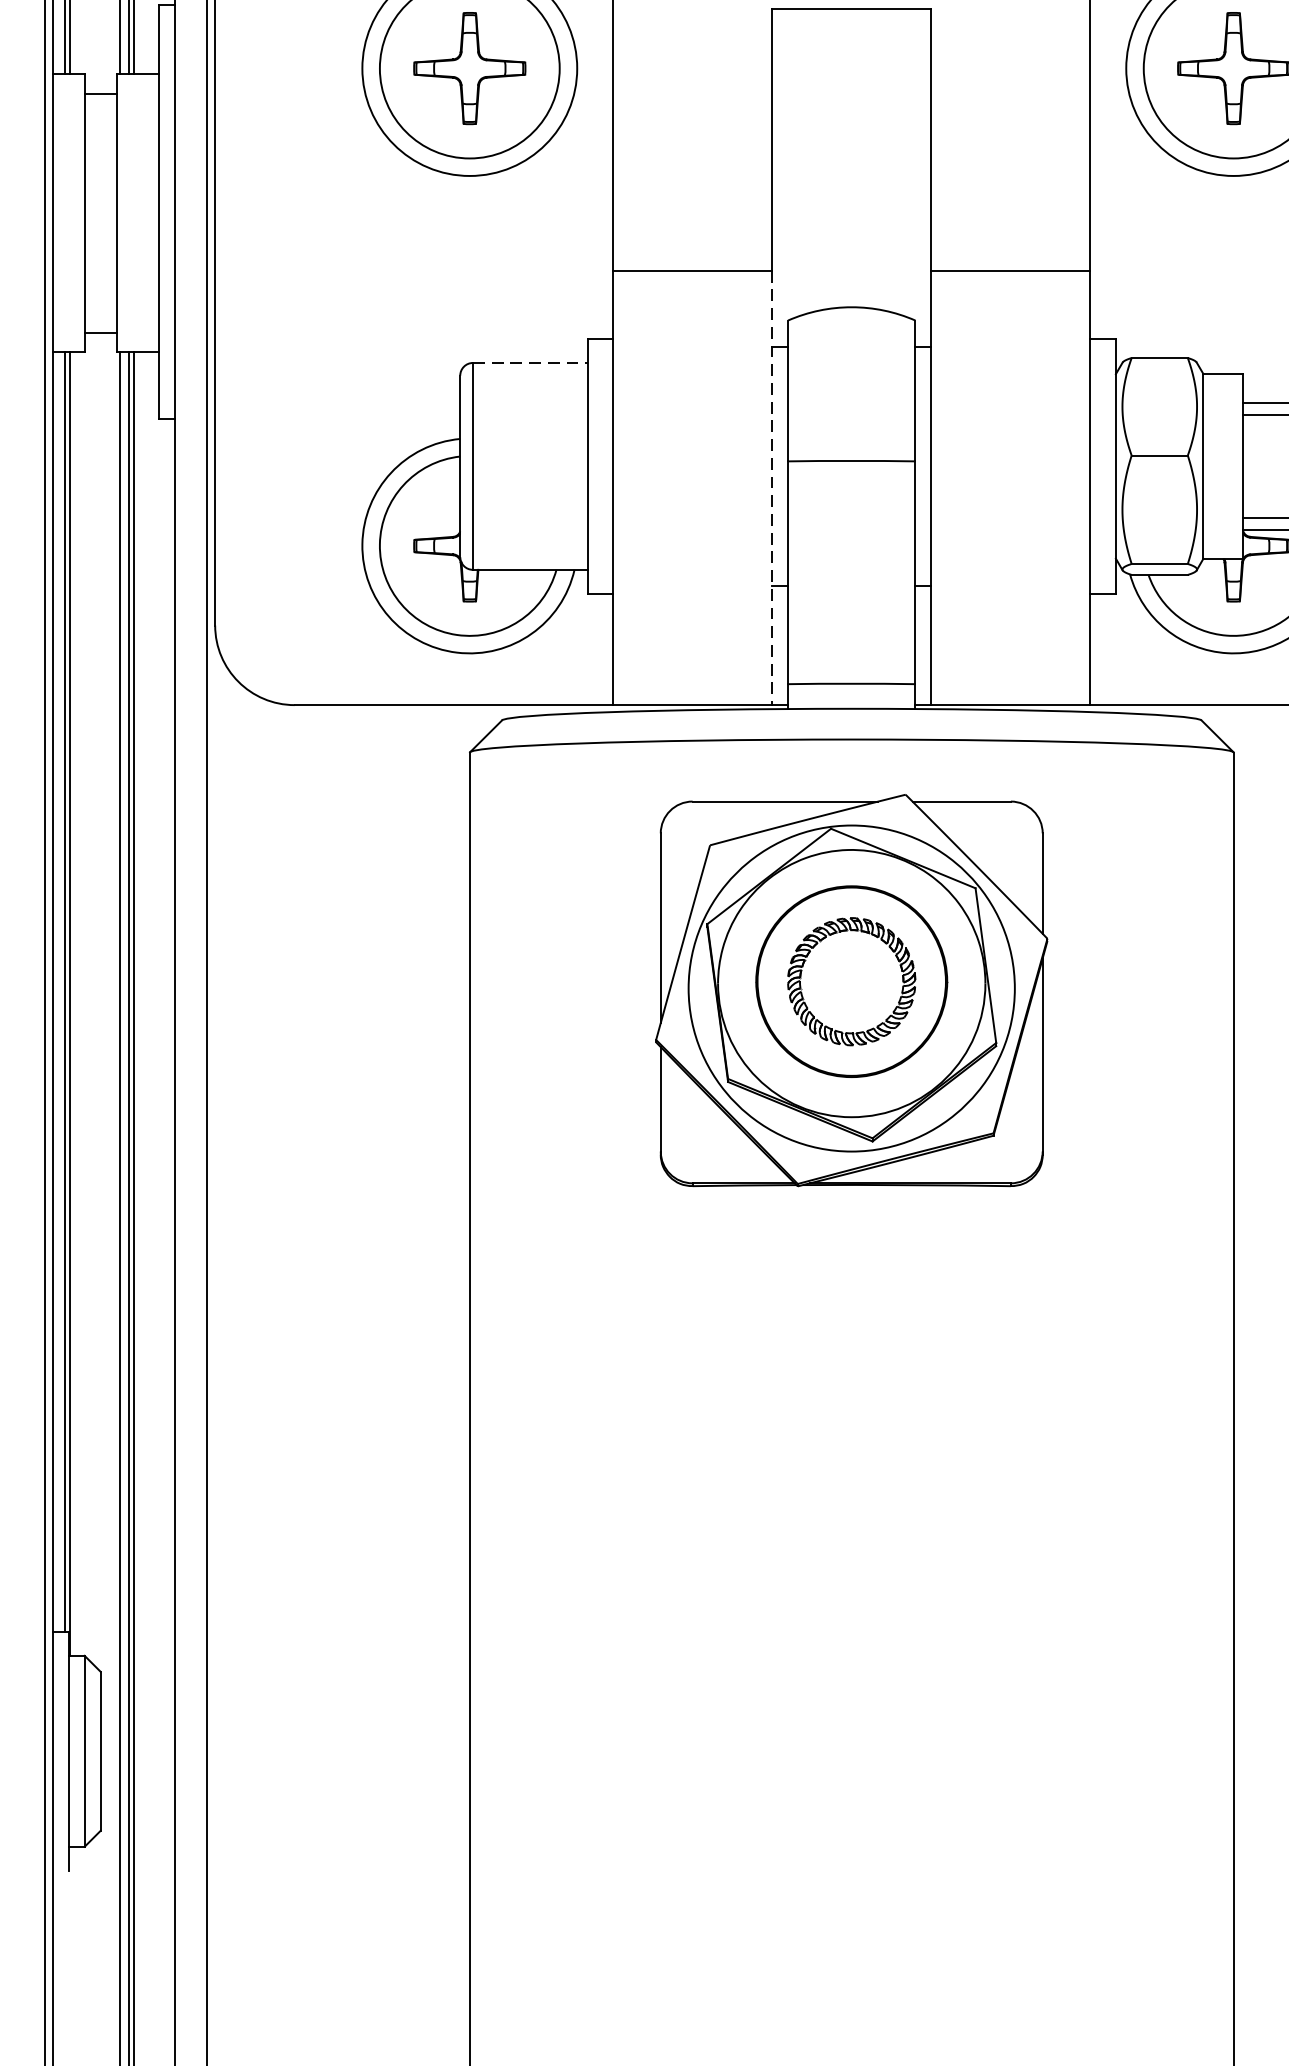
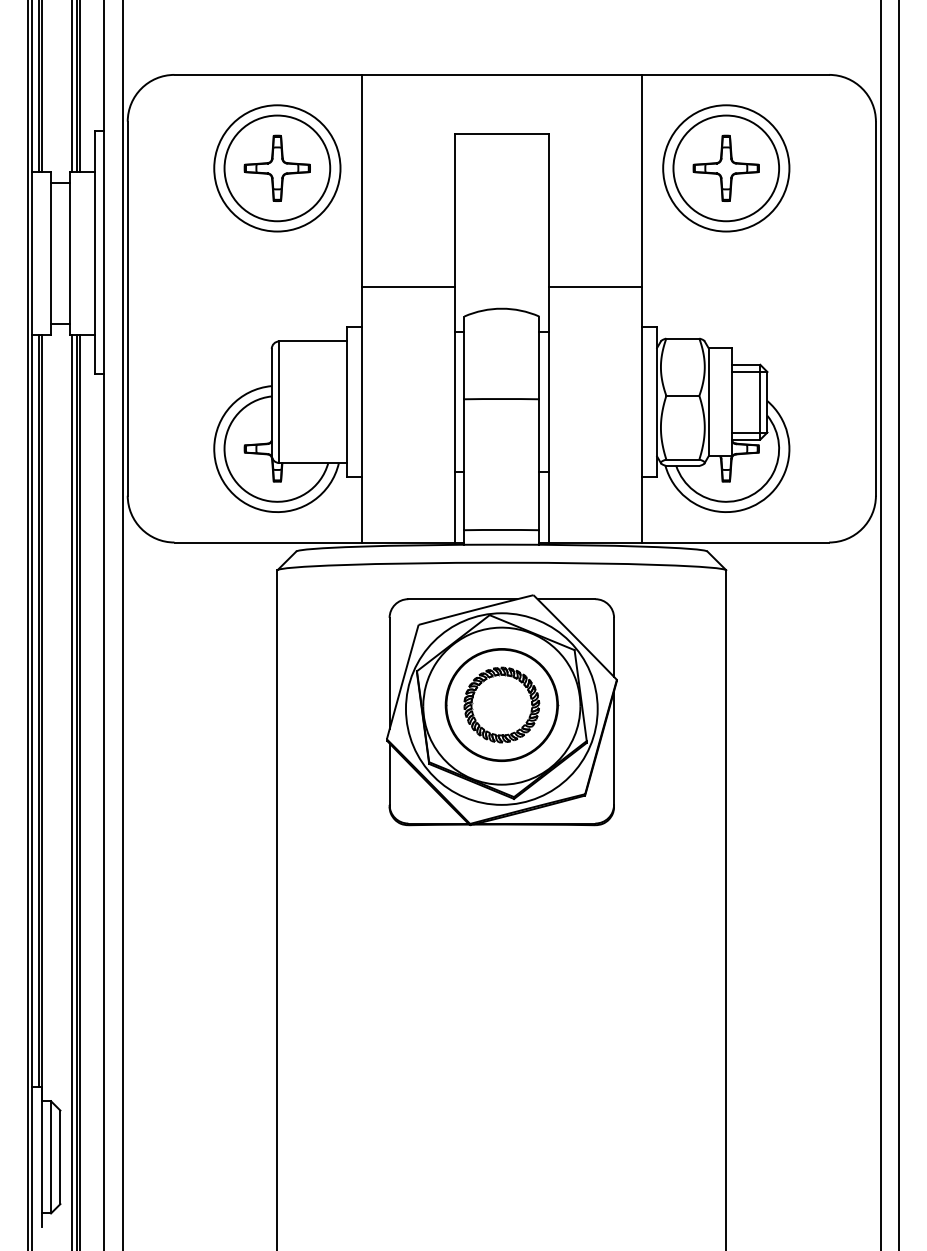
line: (529, 363) -> (312, 341), dashed -> solid
line: (772, 487) -> (455, 414), dashed -> solid

